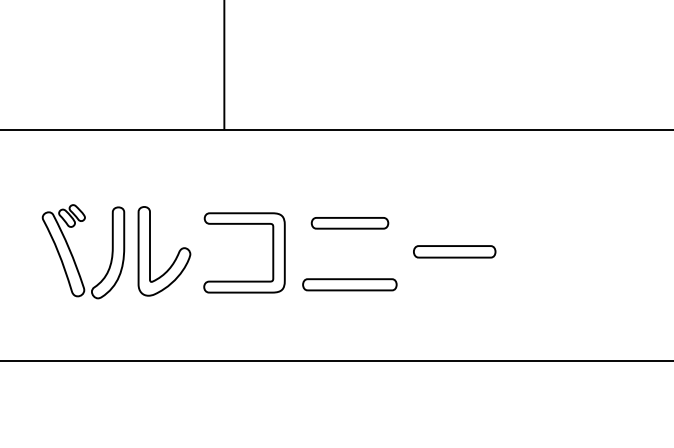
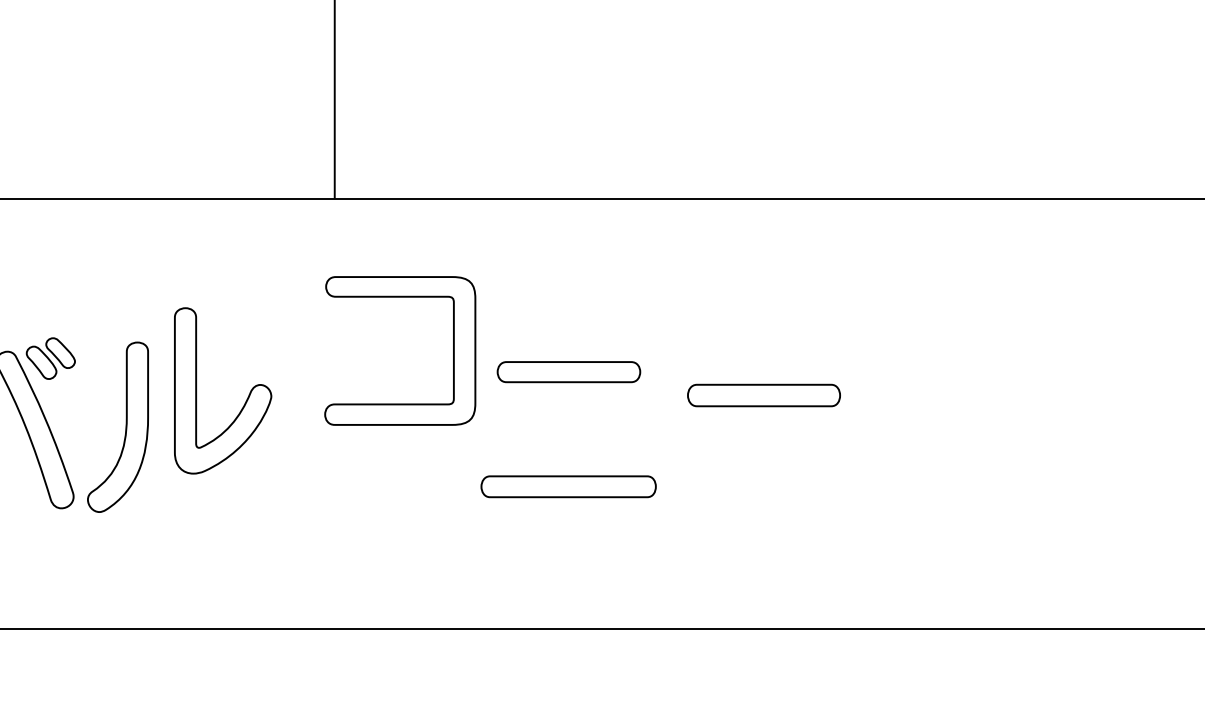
part: (244, 224) -> (400, 297), moved
part: (454, 251) -> (763, 394), moved
part: (175, 257) -> (243, 402), moved

